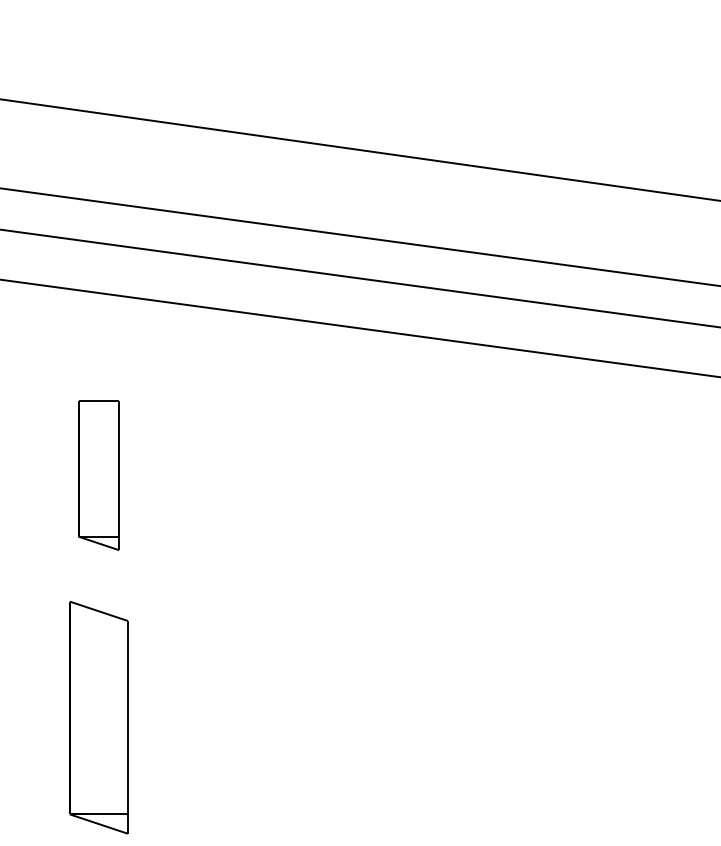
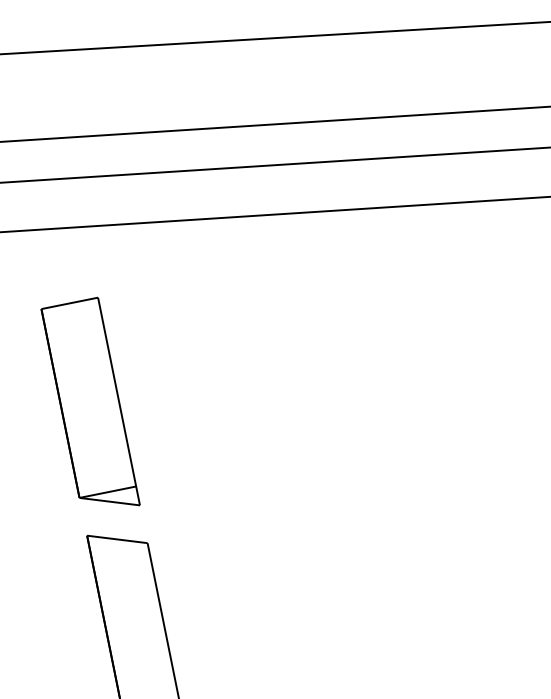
part: (98, 475) -> (90, 406), size x1.43

